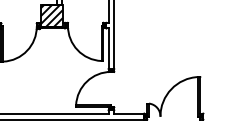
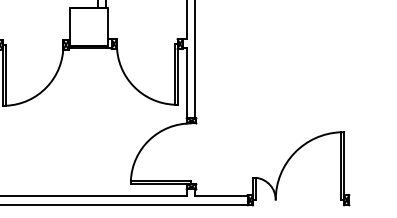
hatch: (51, 15) -> (88, 26), removed

